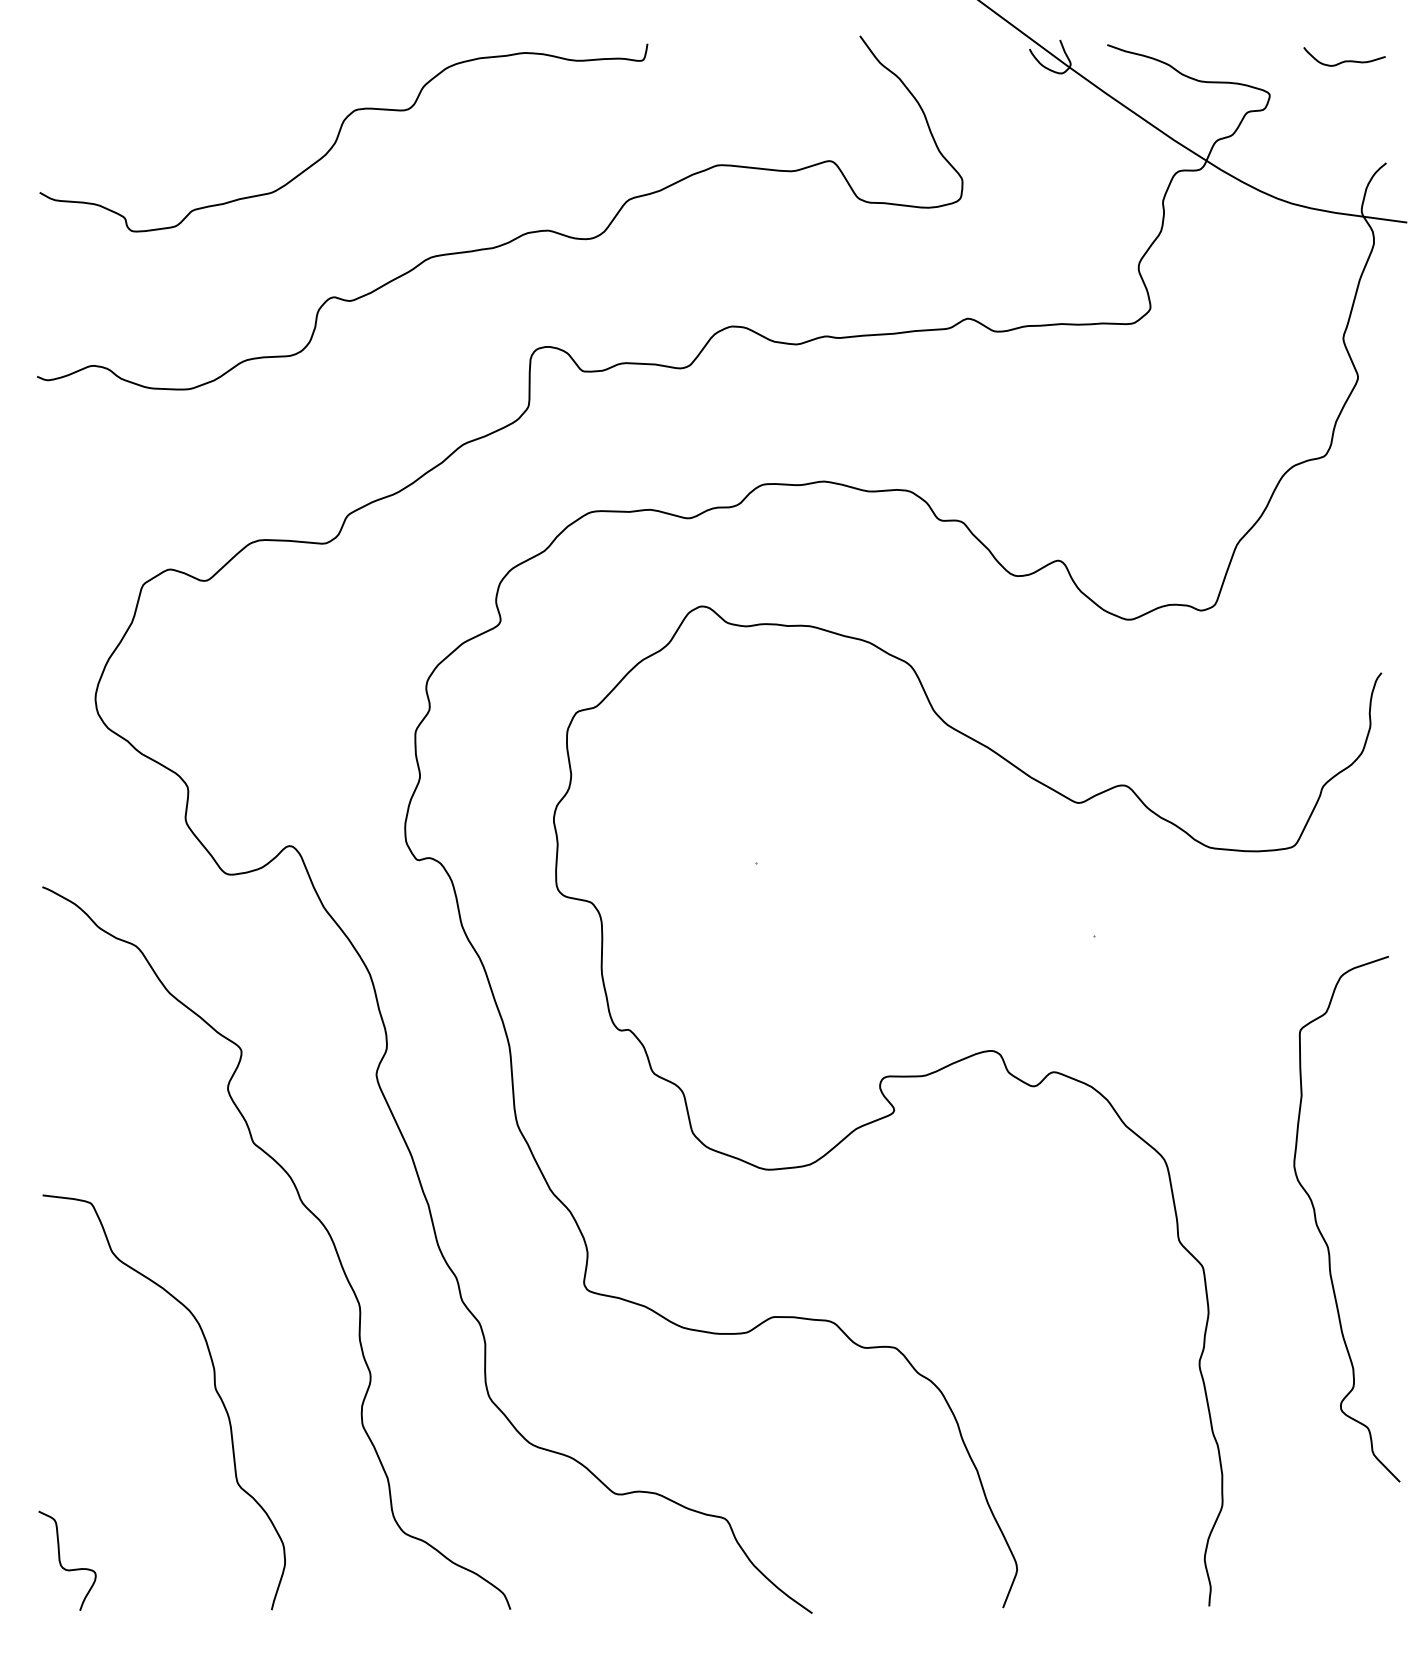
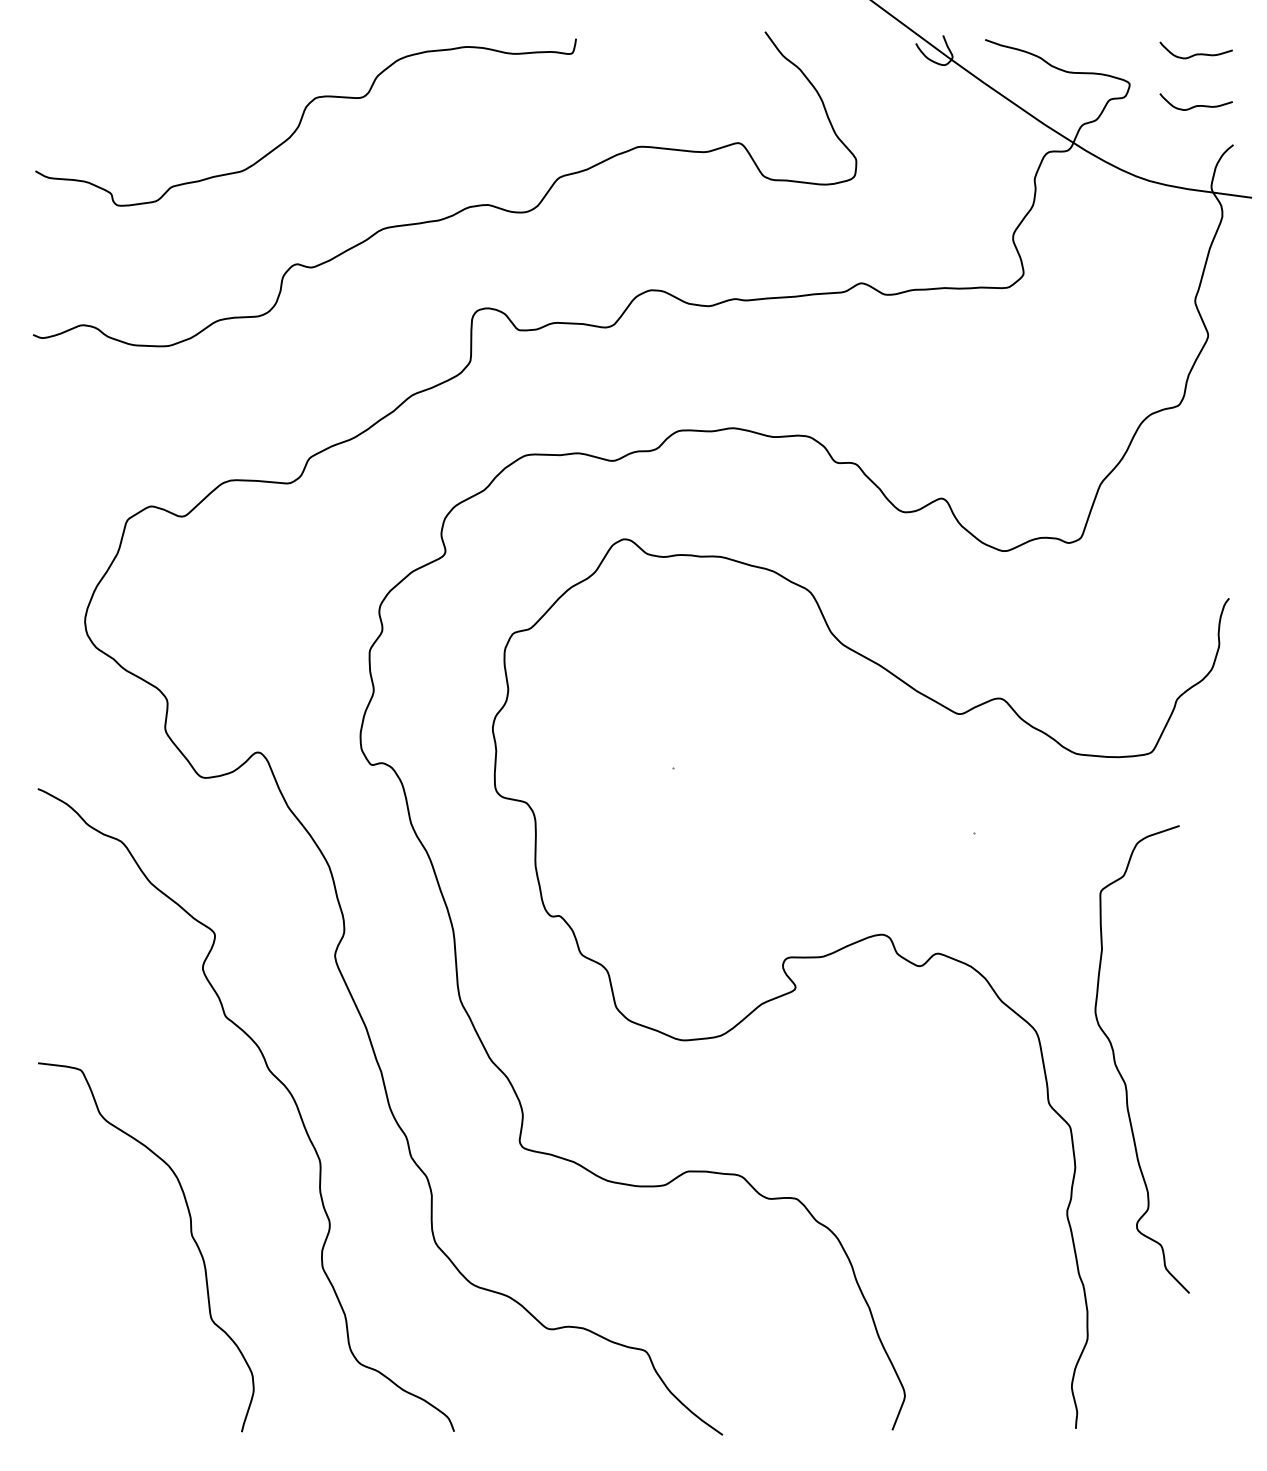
curve: (1344, 118) -> (1196, 105), added
curve: (1320, 1230) -> (1118, 1069), moved
curve: (61, 1563) -> (54, 1390), removed

